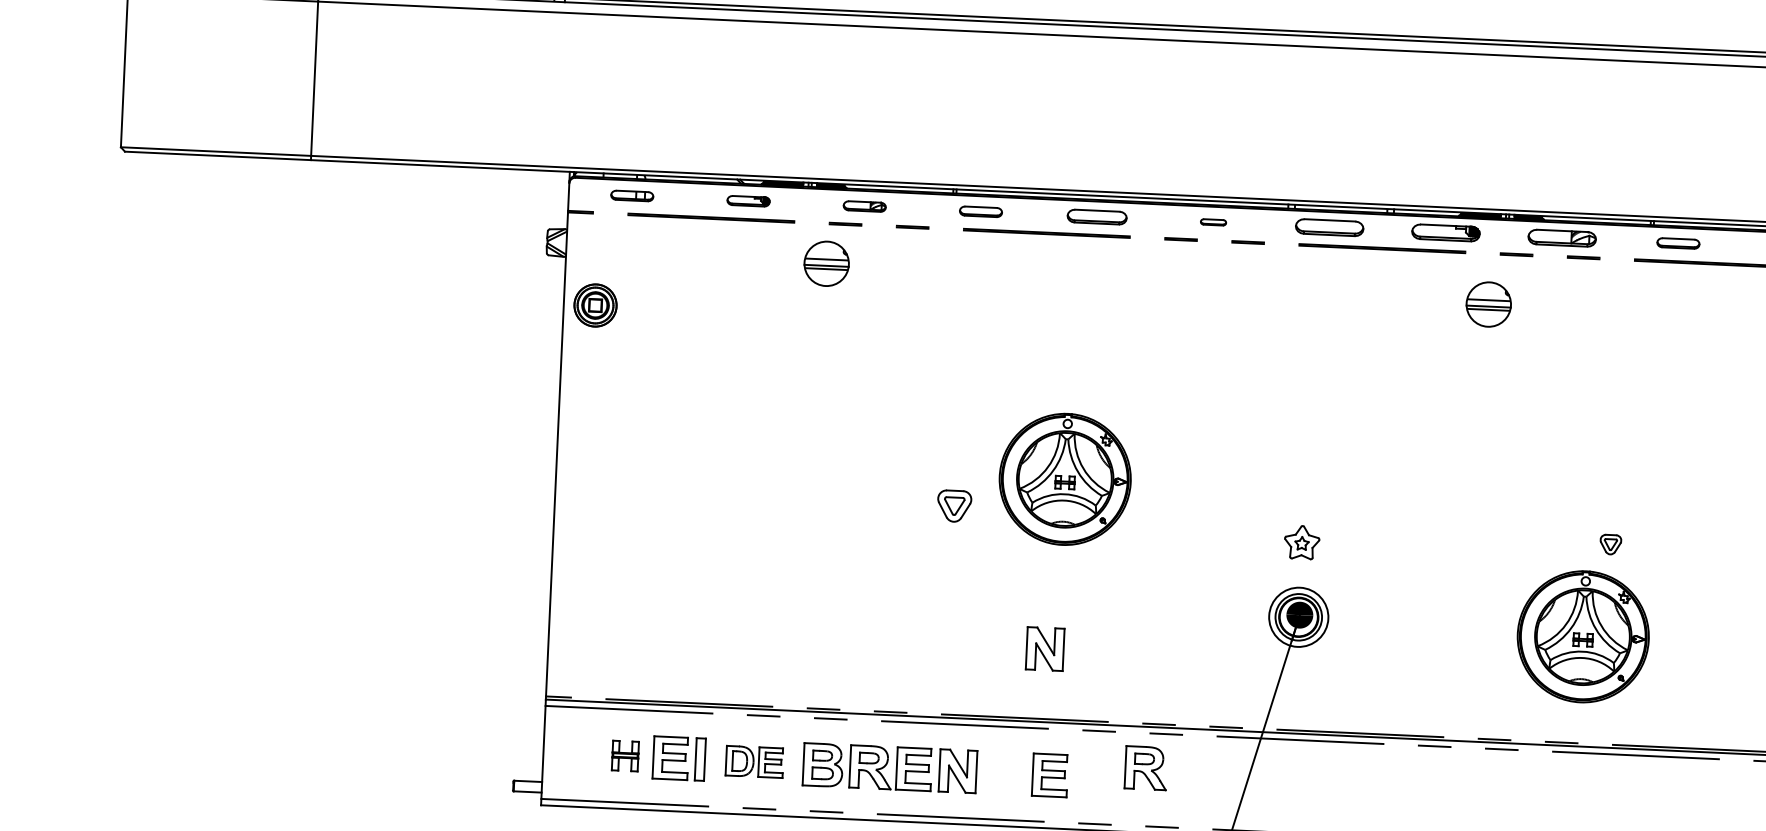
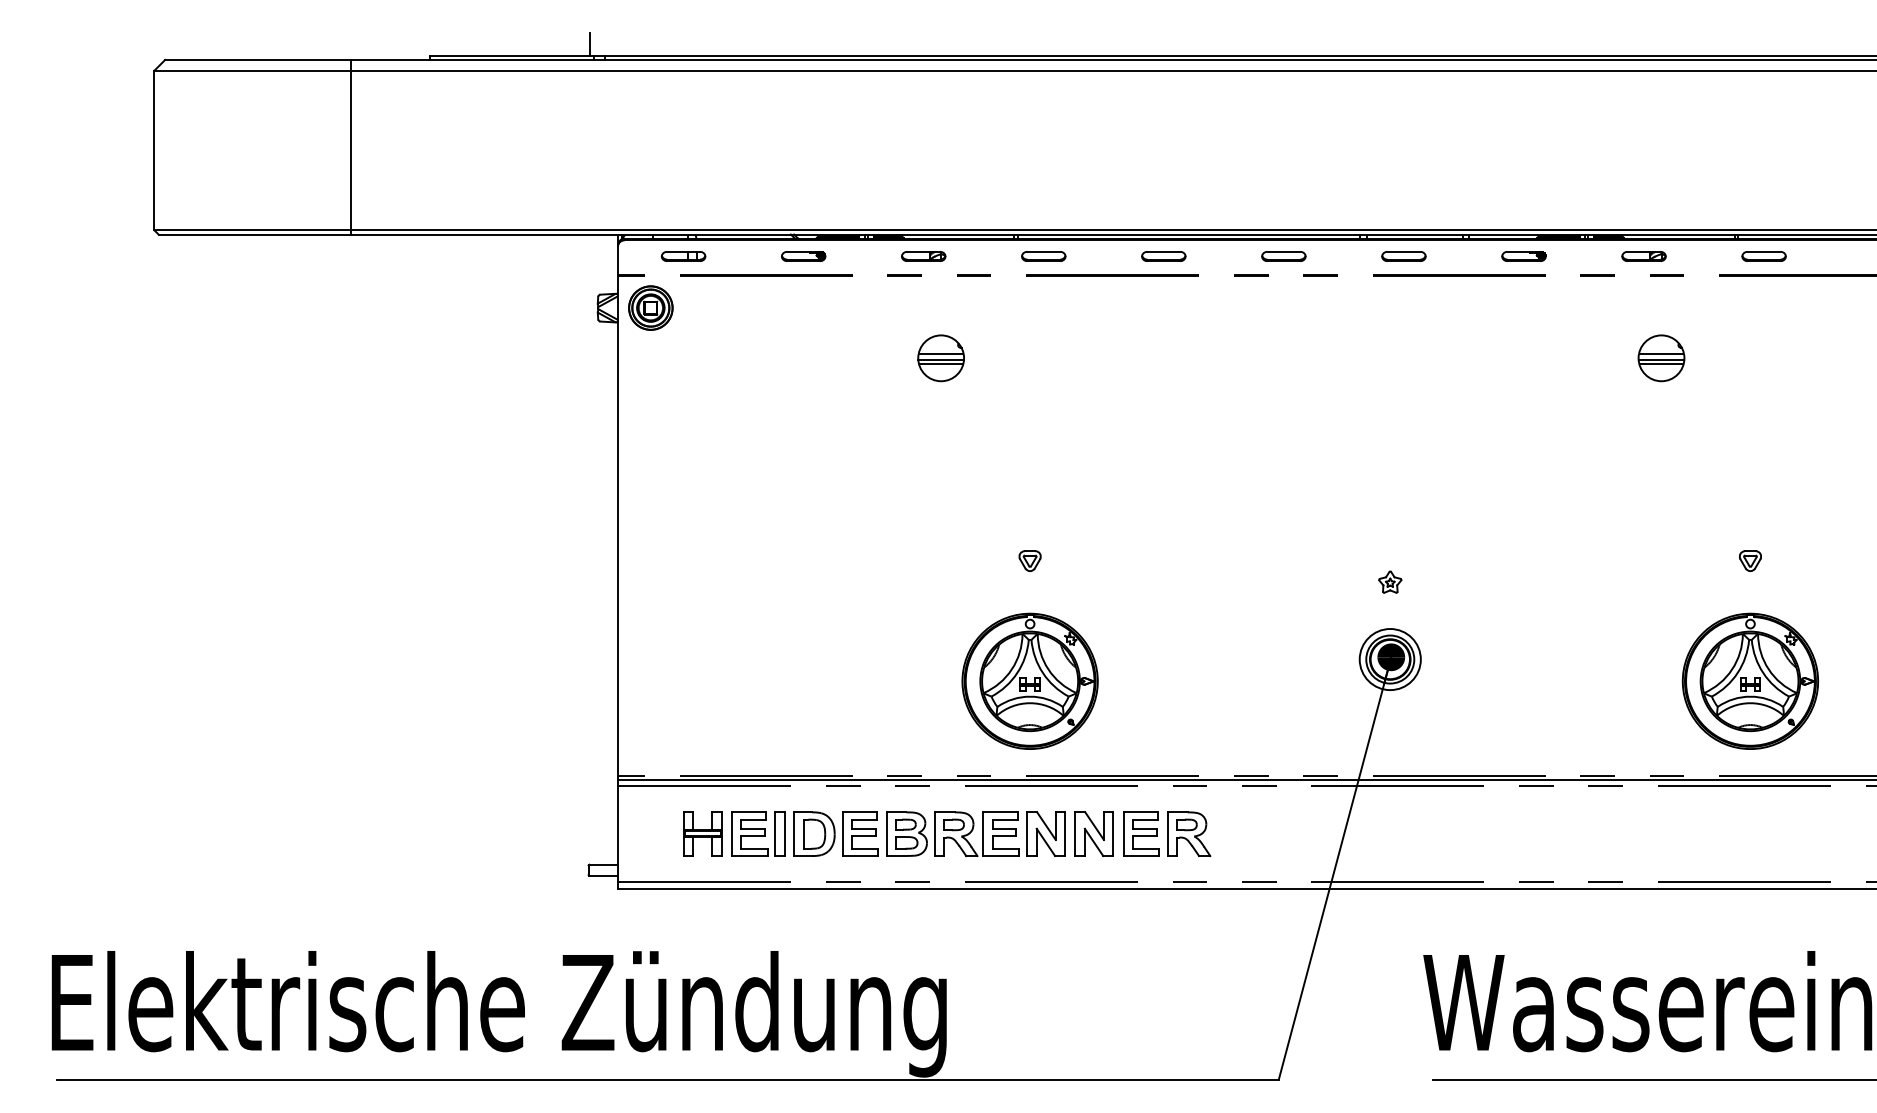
part: (1096, 217) -> (1163, 256), size x0.71
part: (1213, 222) -> (1283, 256), size x1.67
part: (1329, 227) -> (1403, 256), size x0.62
part: (1445, 232) -> (1523, 256), size x0.62
part: (1561, 238) -> (1643, 256), size x0.62
part: (826, 263) -> (940, 358), moved
part: (595, 304) -> (650, 307), moved
part: (1488, 304) -> (1661, 358), moved
part: (1064, 478) -> (1029, 680), moved
part: (953, 505) -> (1029, 560), size x0.62
part: (1302, 541) -> (1390, 581), size x0.62
part: (1610, 544) -> (1750, 560), moved
part: (1582, 635) -> (1749, 680), moved
part: (1044, 648) -> (1093, 833), moved
part: (625, 755) -> (702, 833), size x1.43
part: (753, 761) -> (835, 833), size x1.43
part: (1146, 767) -> (1189, 833), moved

